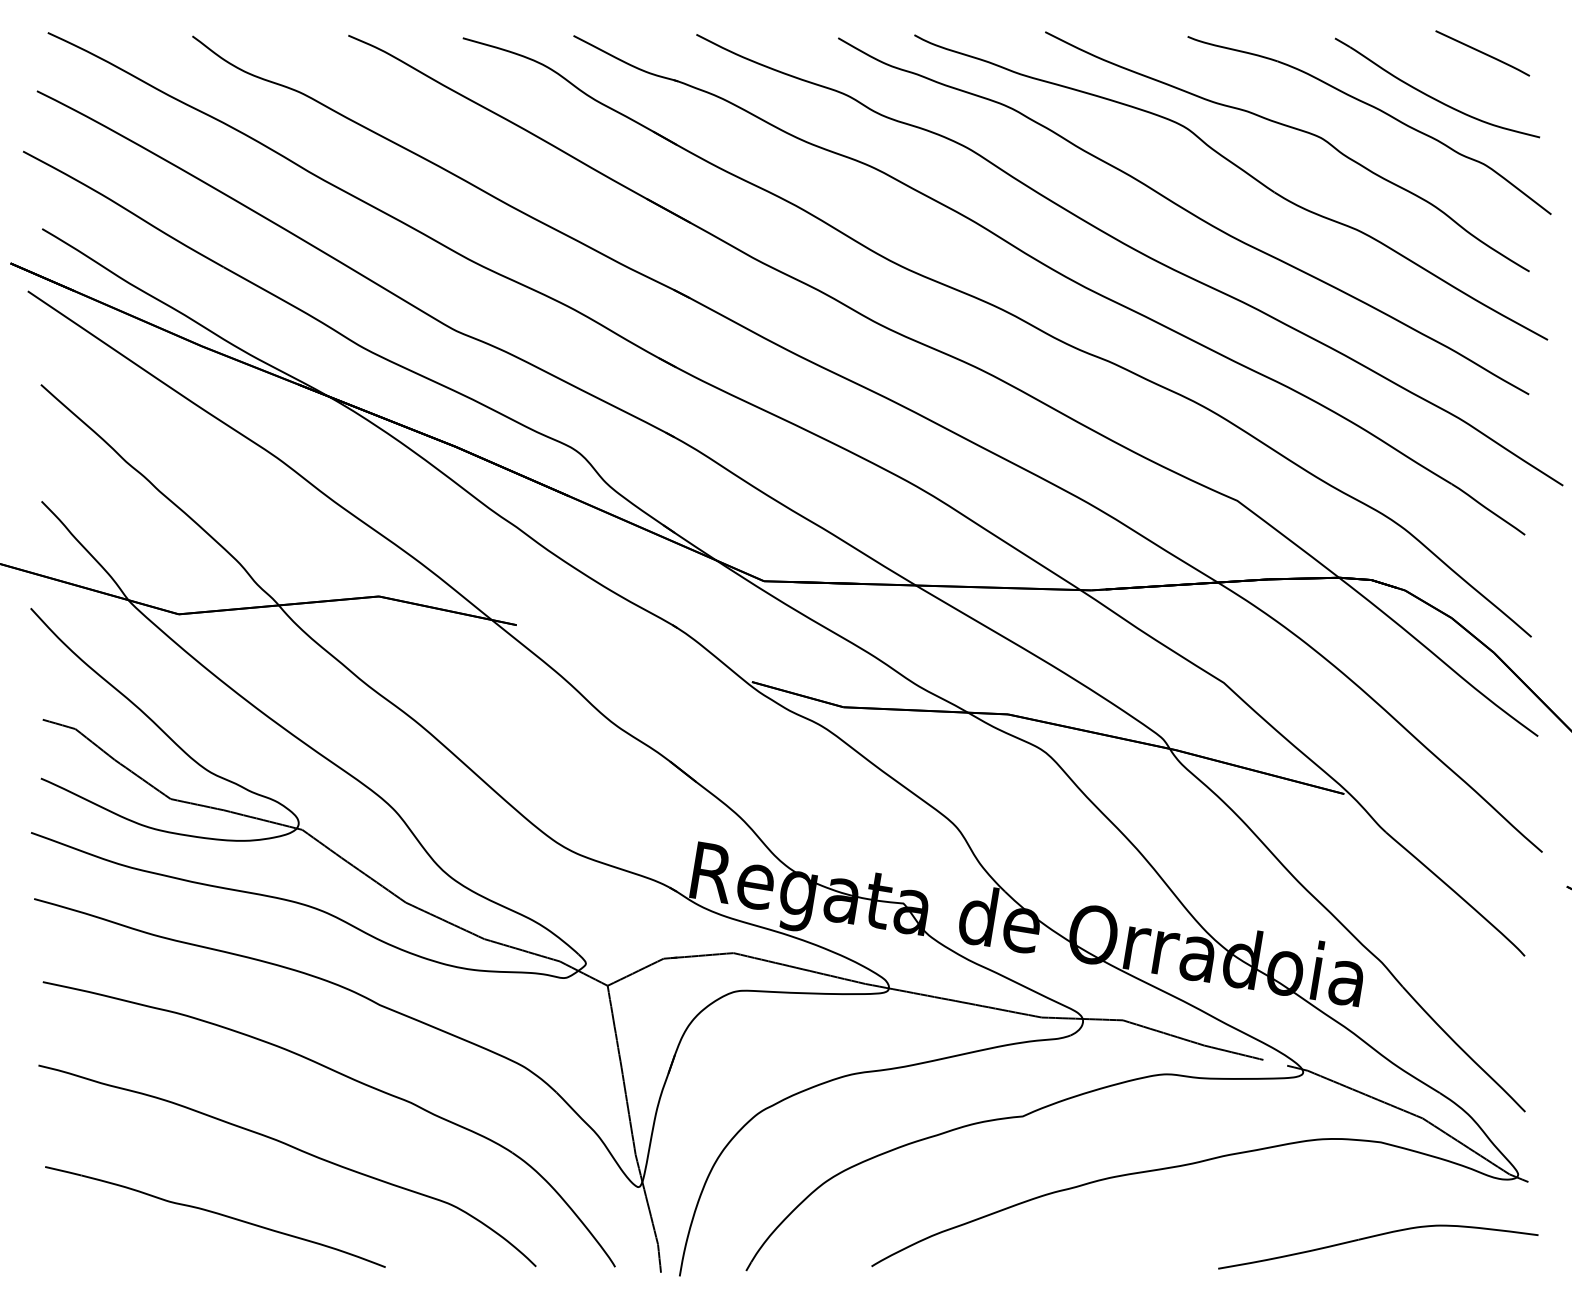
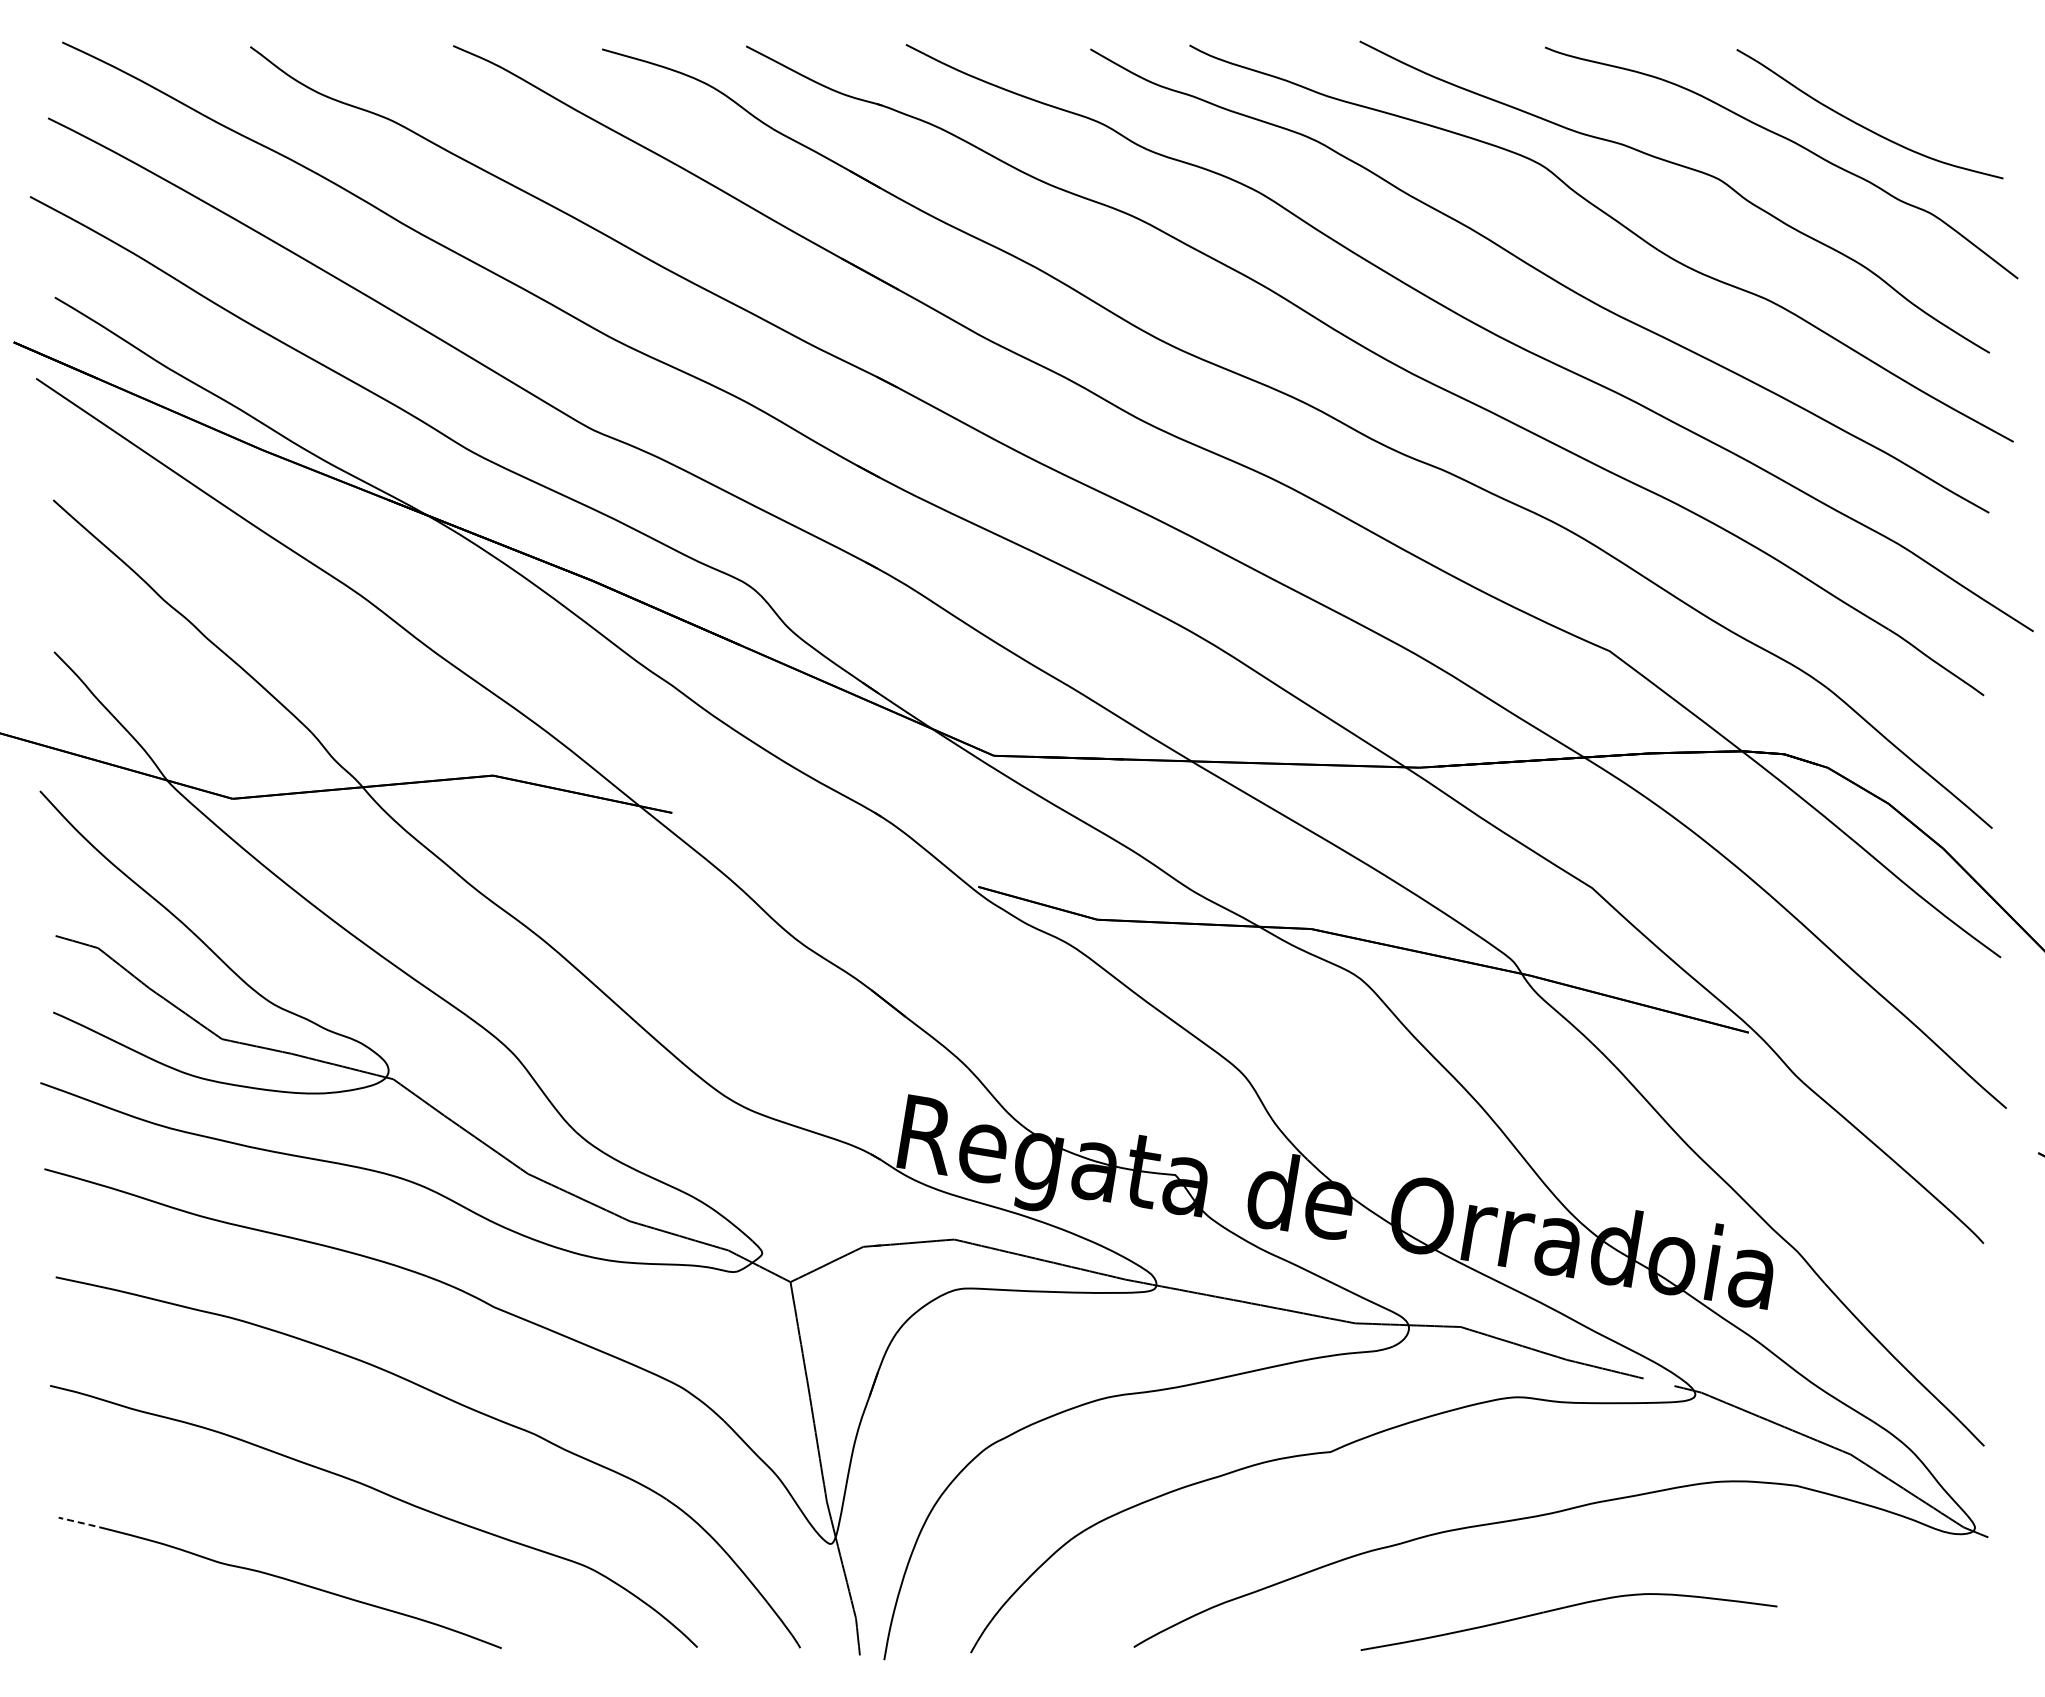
line: (1482, 53) -> (1928, 69), removed
line: (63, 1171) -> (82, 1523), solid -> dashed
part: (1375, 1236) -> (1565, 1608), moved

